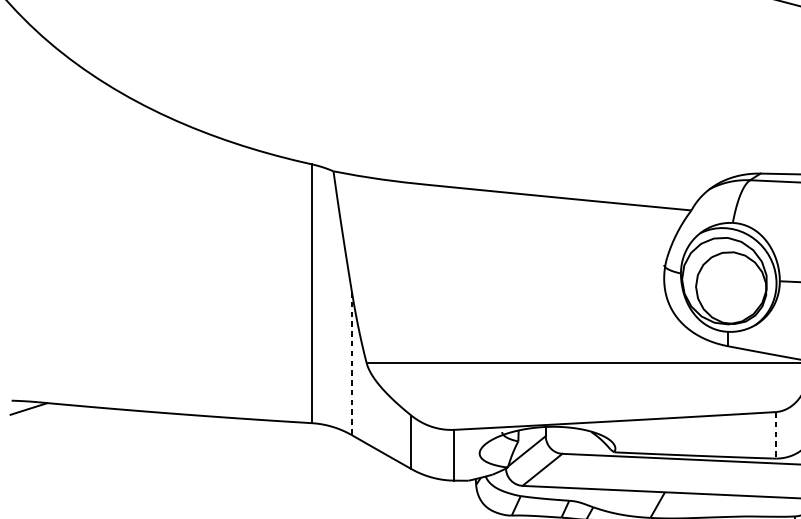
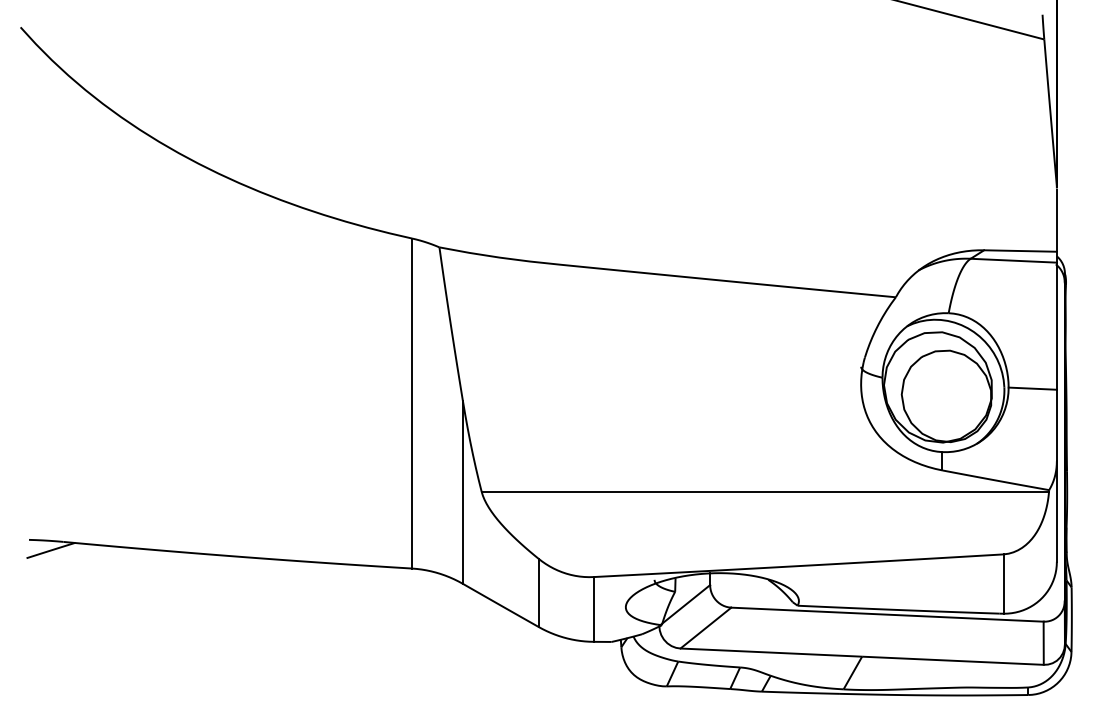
line: (351, 364) -> (462, 493), dashed -> solid
line: (775, 435) -> (1003, 584), dashed -> solid

